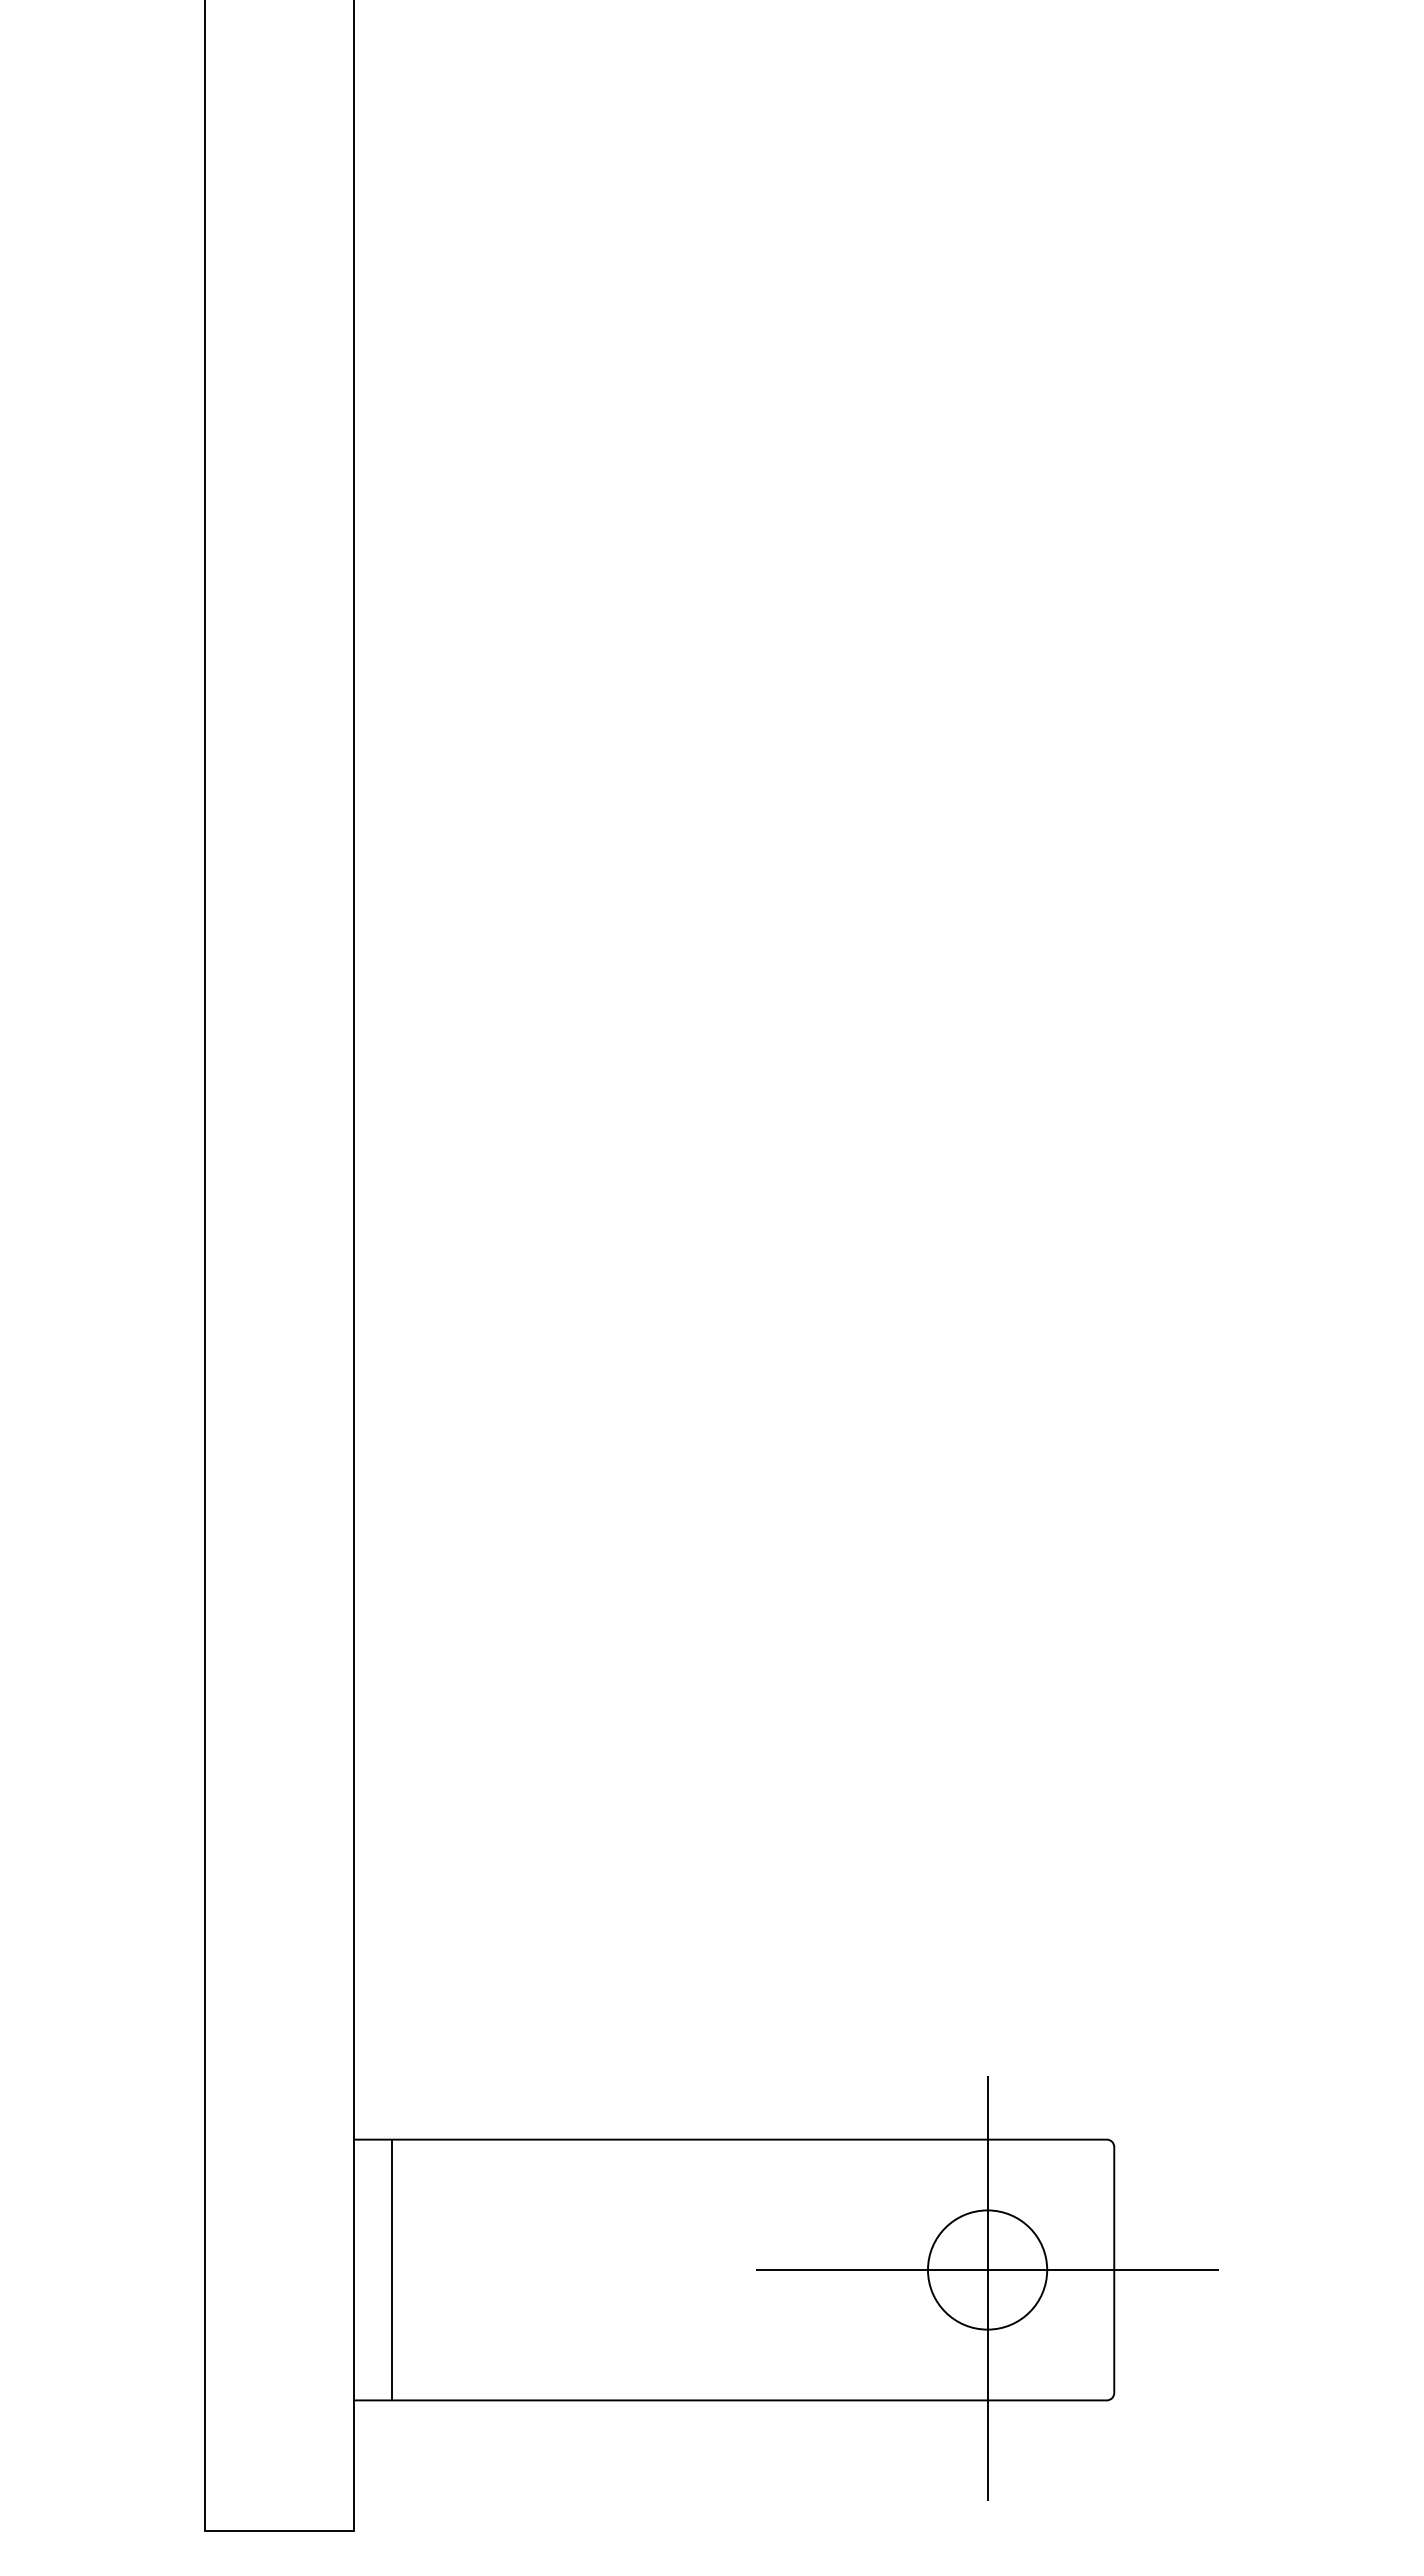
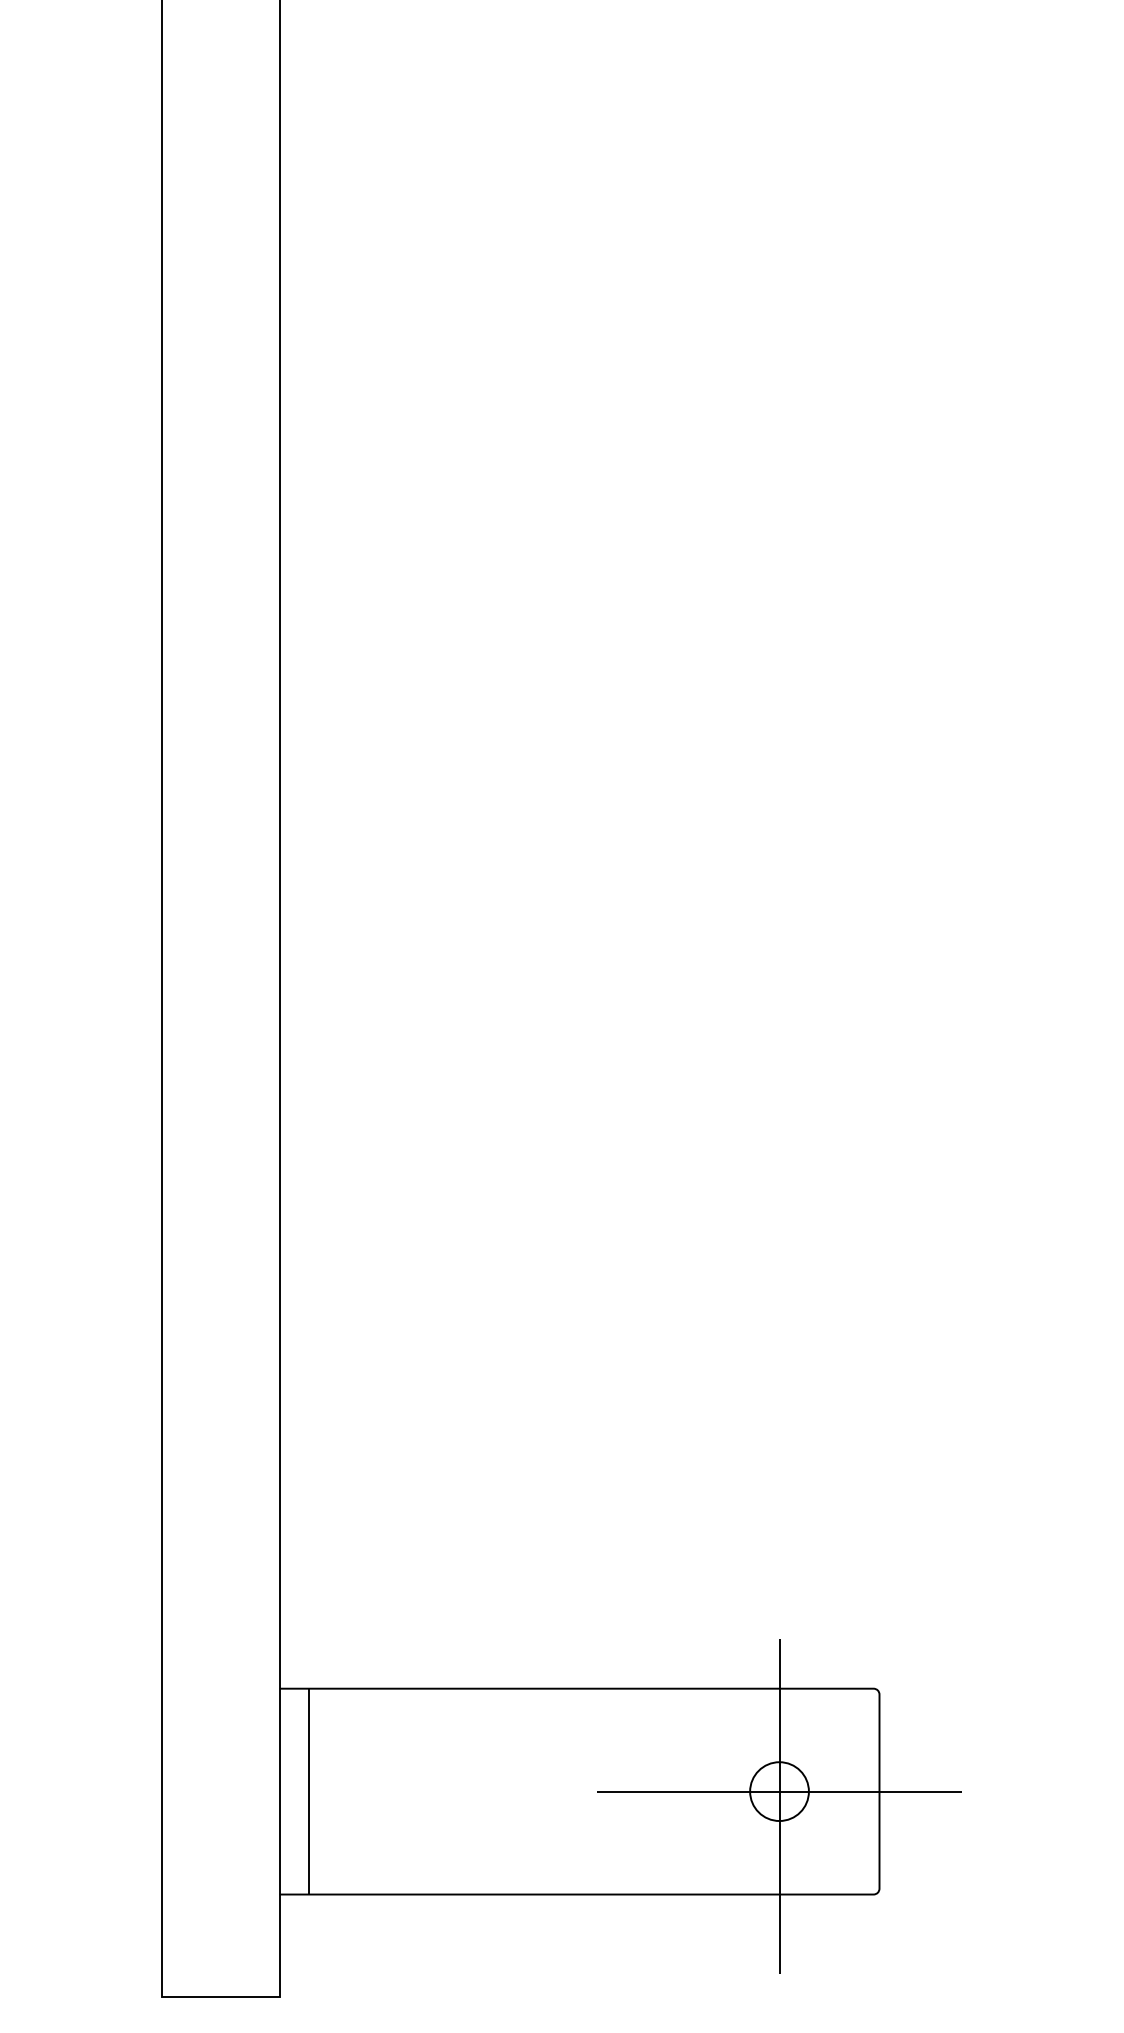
circle: (987, 2269) -> (779, 1791), size x0.62

